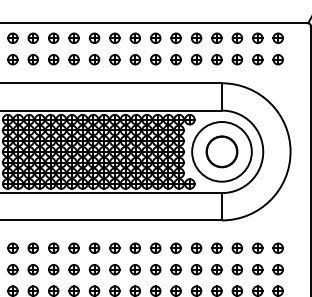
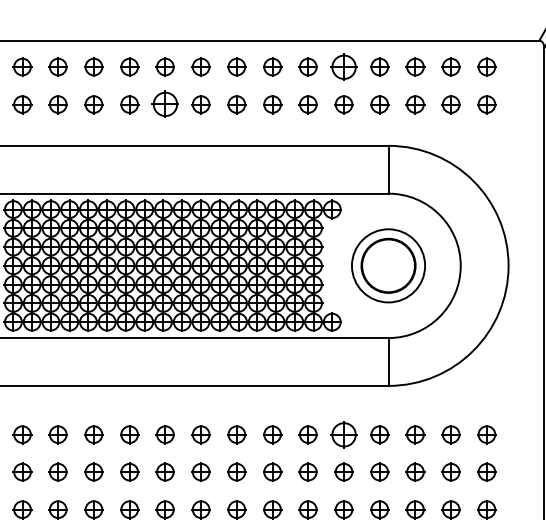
part: (196, 37) -> (343, 65), size x1.4
part: (94, 59) -> (165, 104), size x1.4
circle: (221, 151) -> (387, 265), size x0.7
part: (196, 247) -> (343, 433), size x1.4

